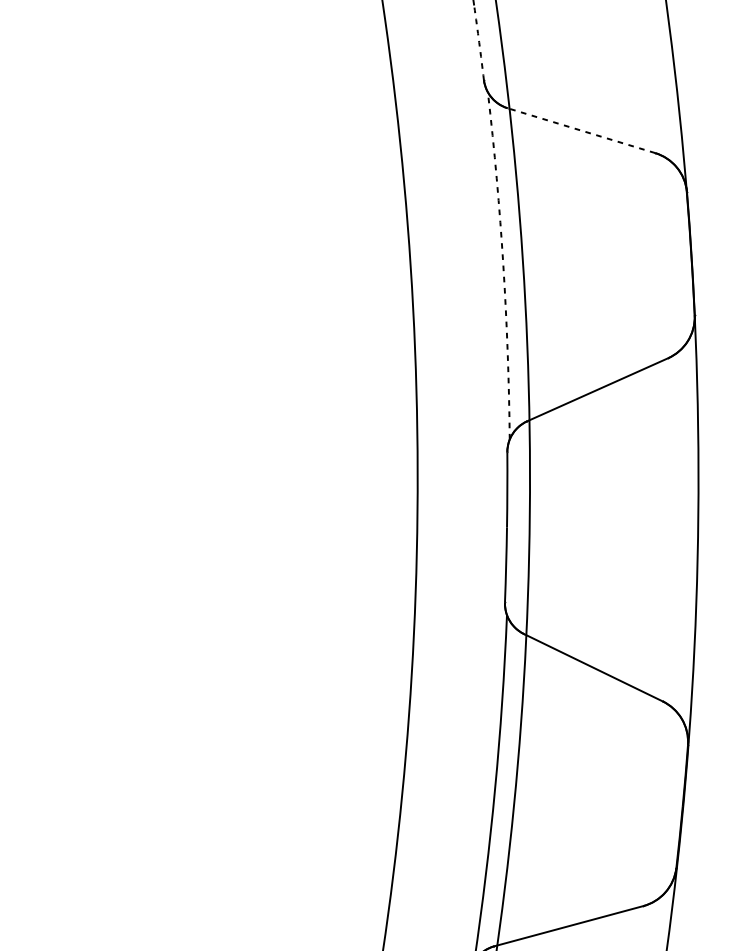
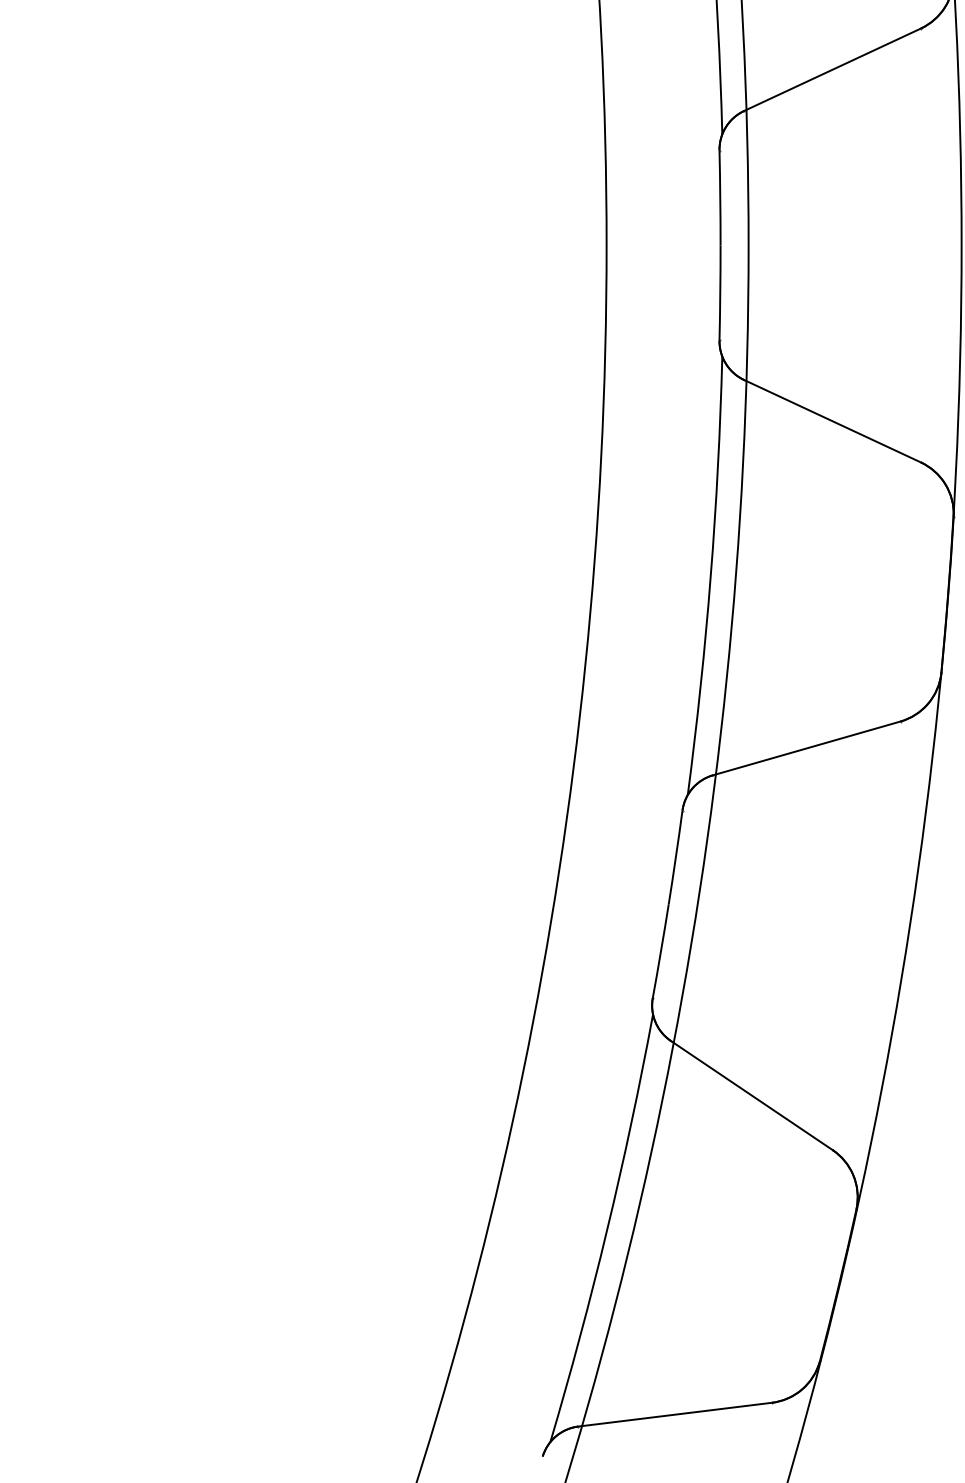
arc: (479, 42) -> (720, 292), dashed -> solid
line: (581, 130) -> (832, 421), dashed -> solid
arc: (503, 265) -> (710, 576), dashed -> solid

